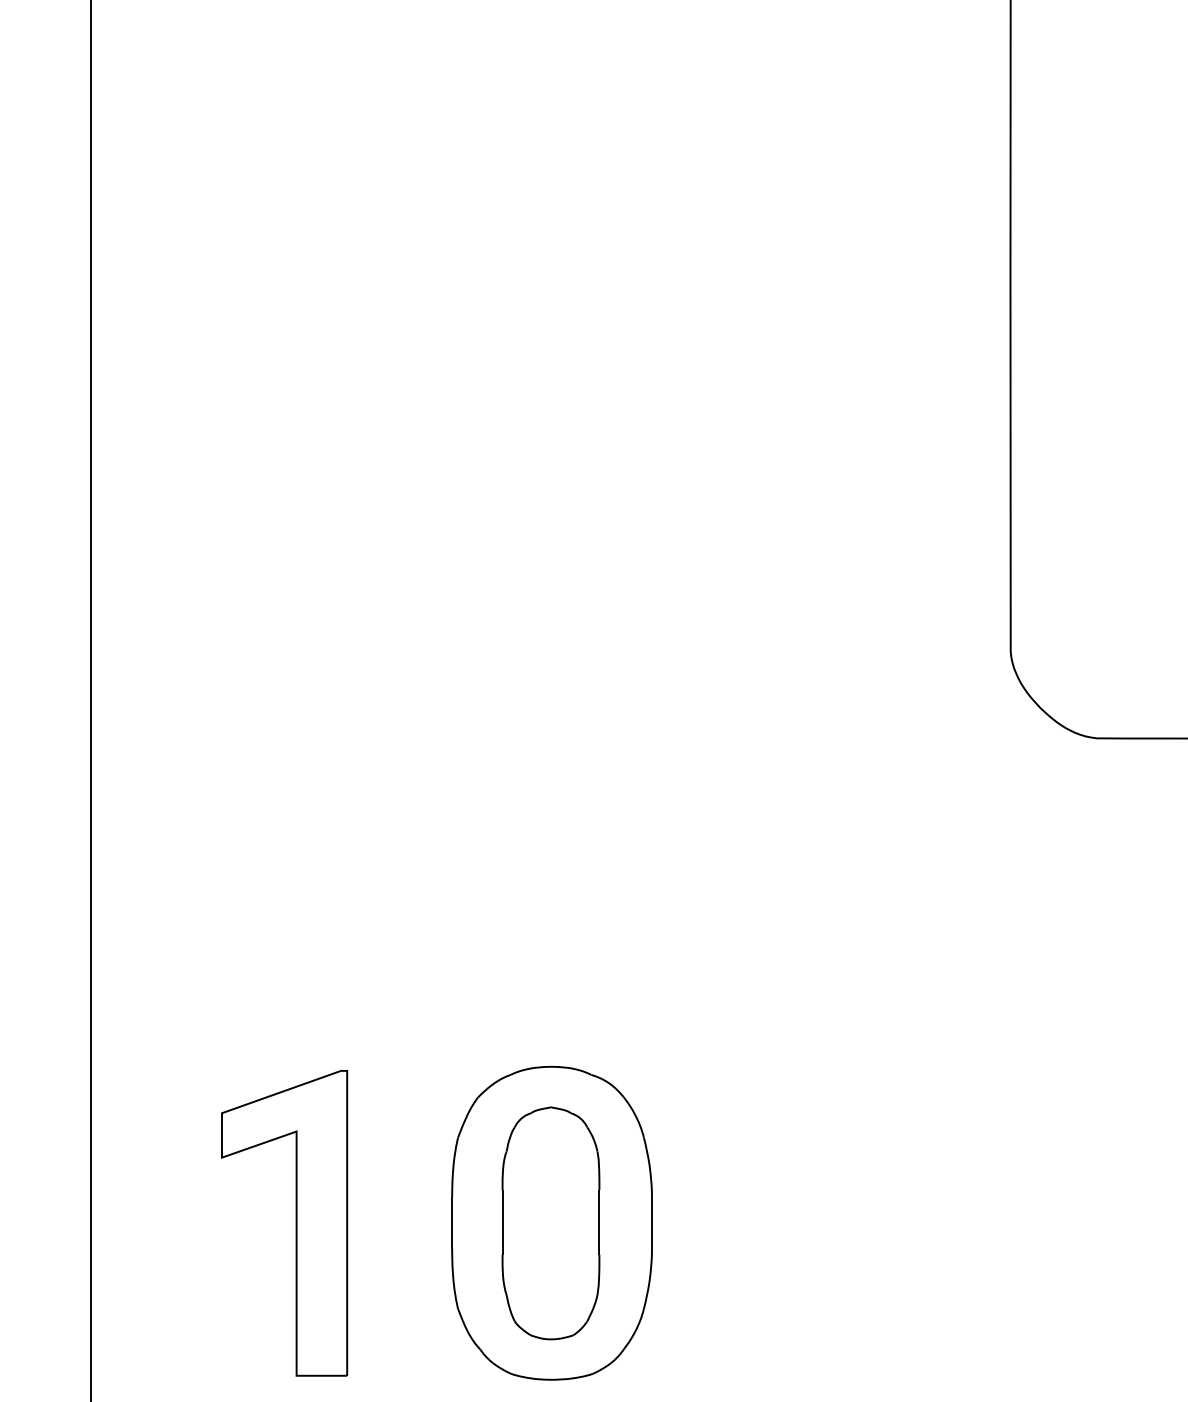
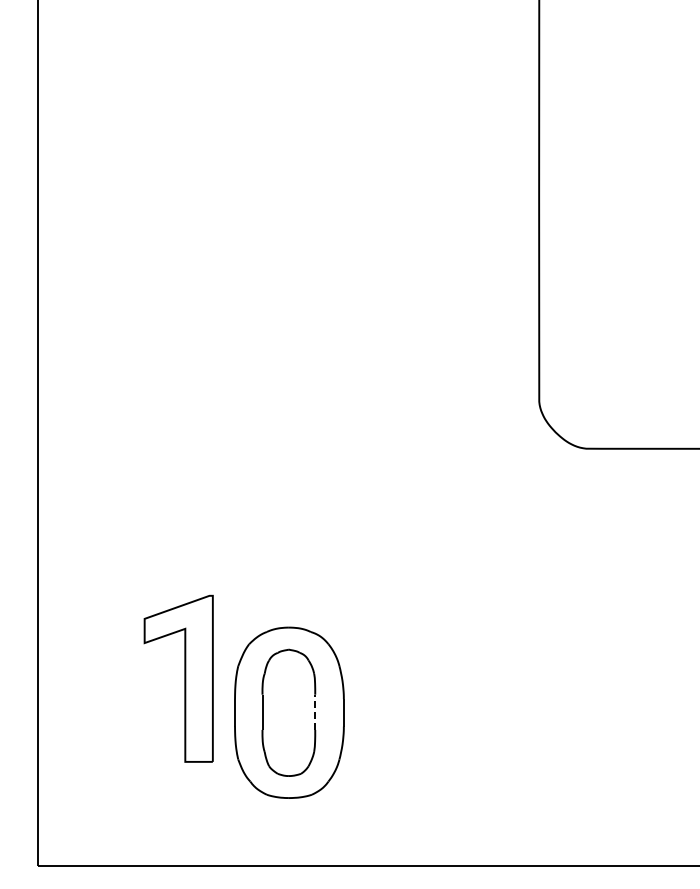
part: (284, 1222) -> (178, 678), moved
line: (599, 1222) -> (315, 712), solid -> dashed

